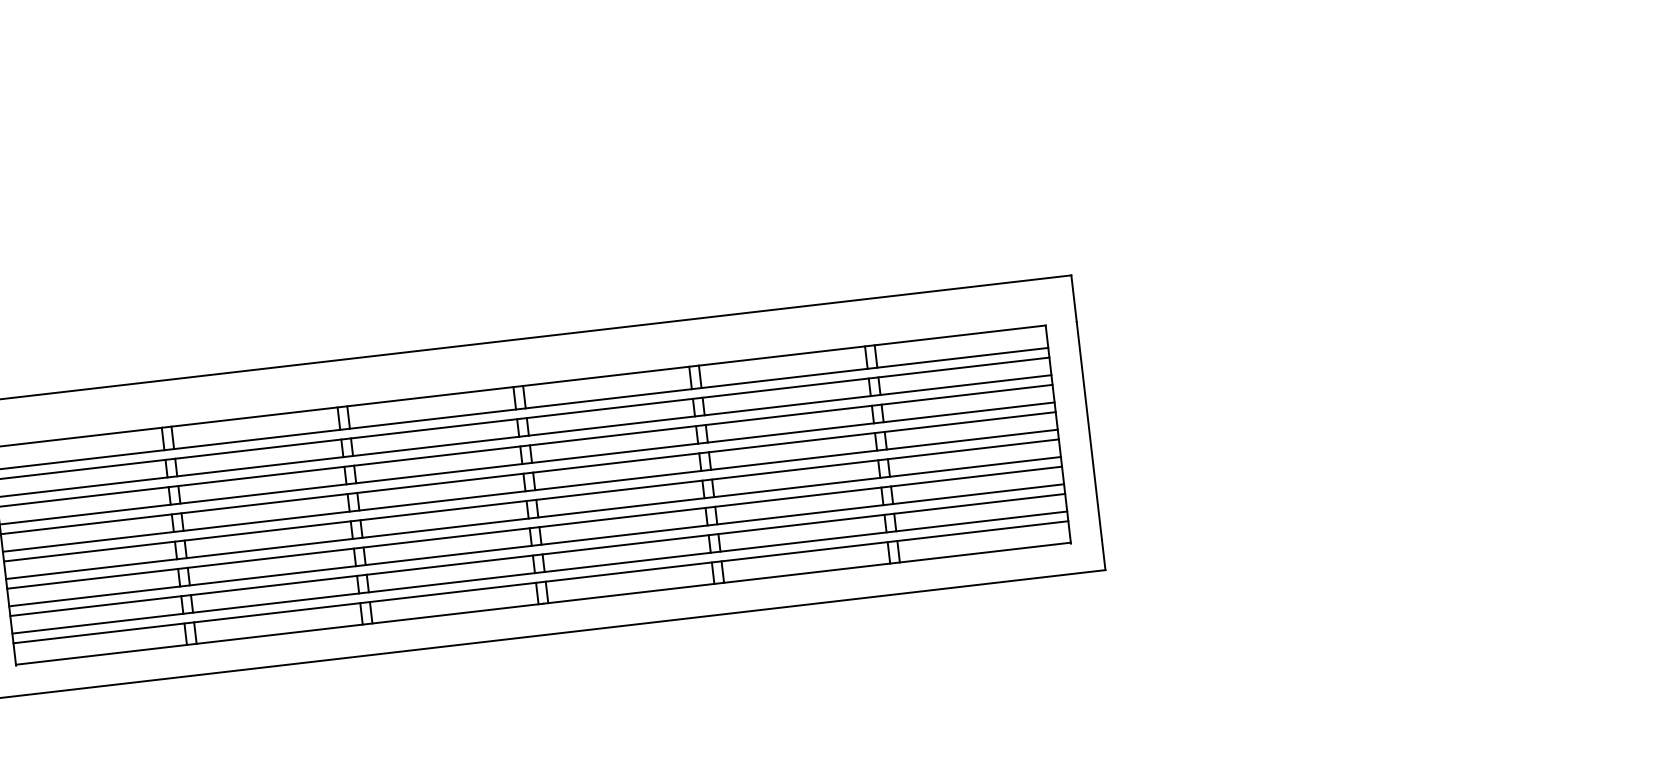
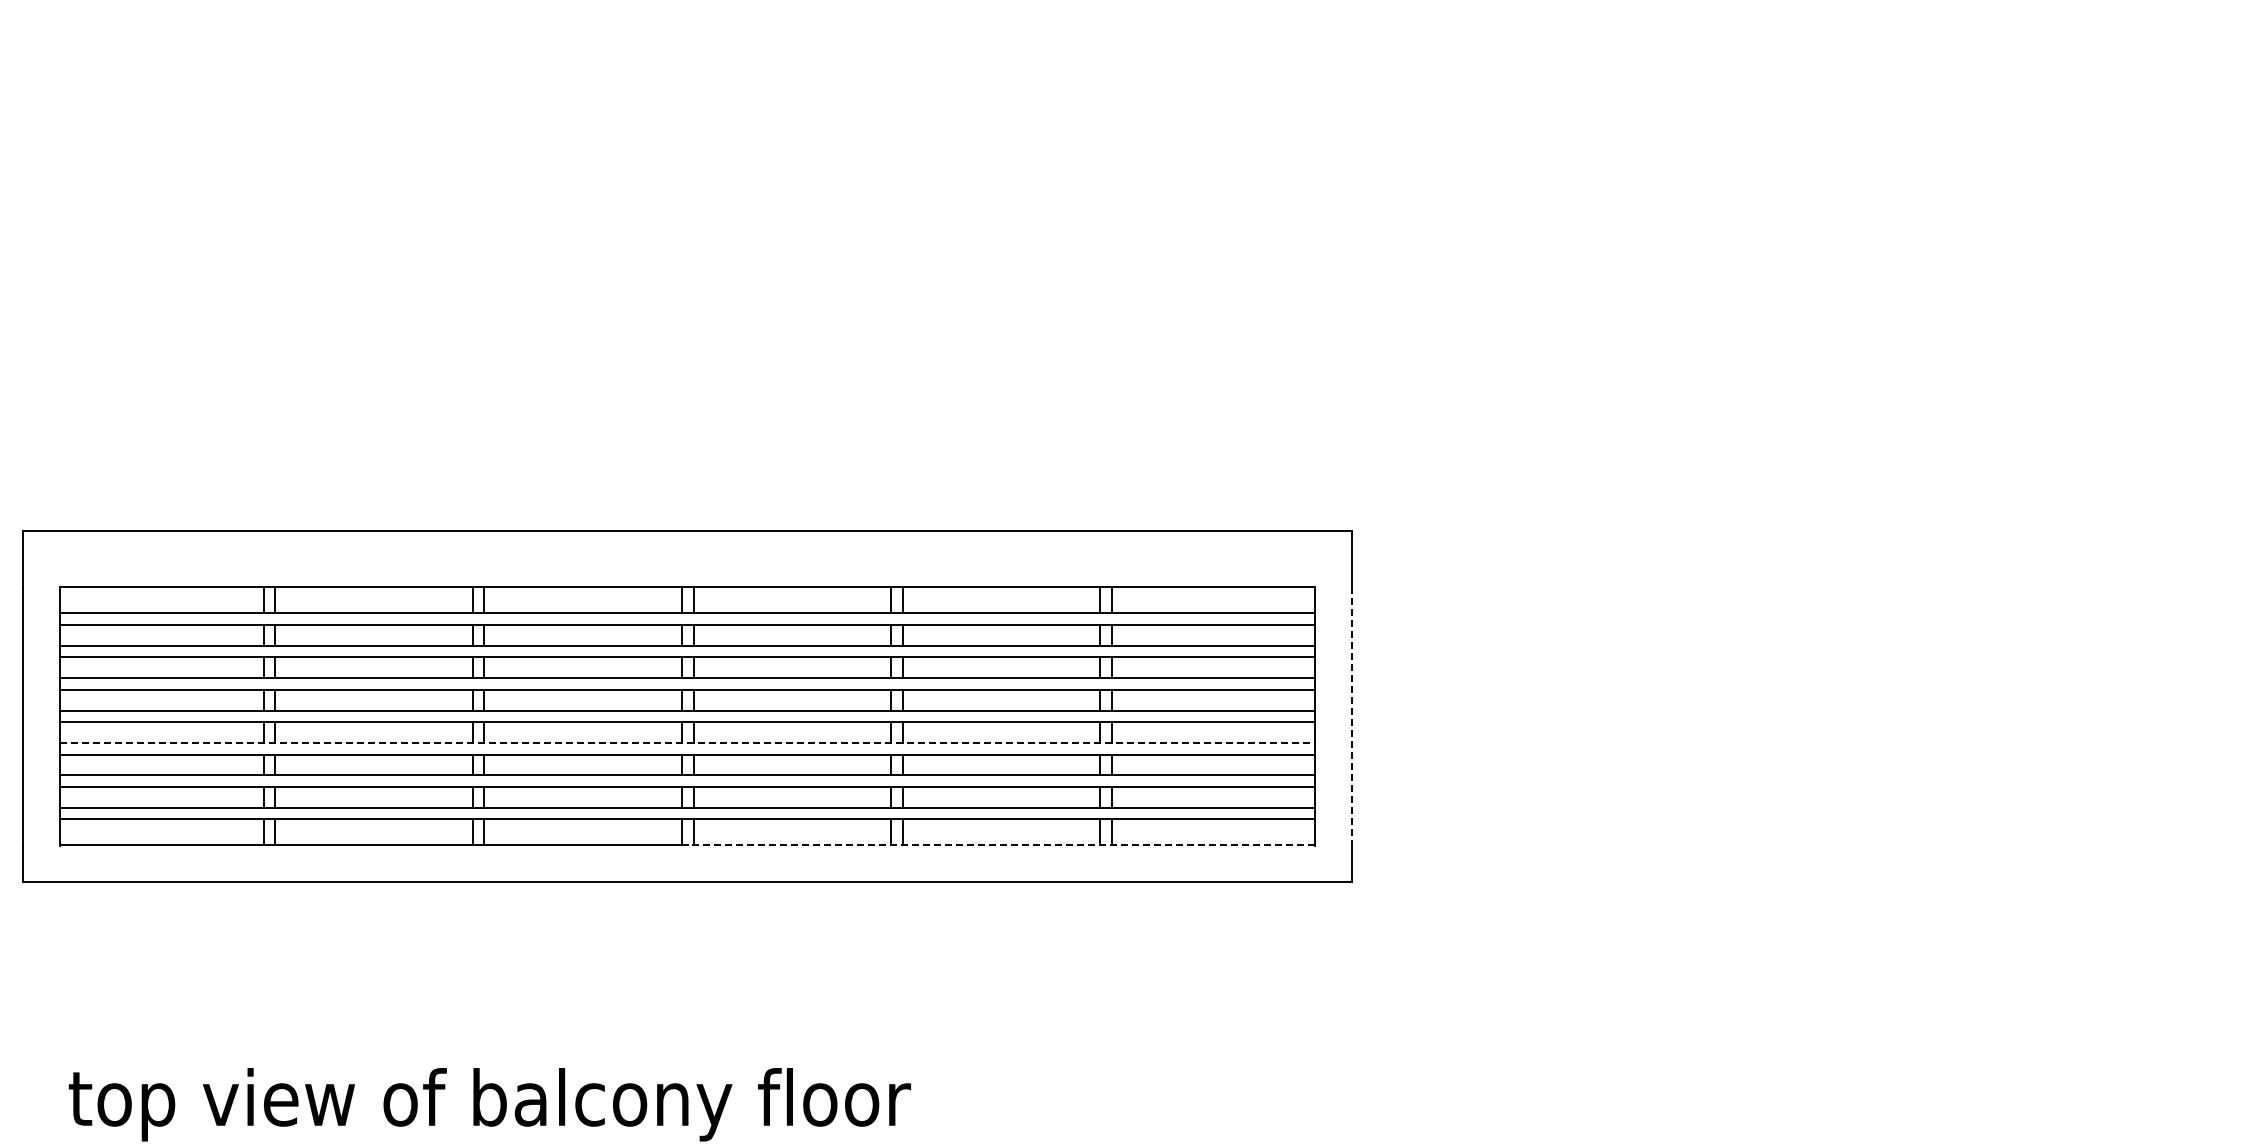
line: (1089, 431) -> (1352, 716), solid -> dashed
line: (533, 518) -> (687, 743), solid -> dashed
line: (807, 573) -> (1001, 845), solid -> dashed

